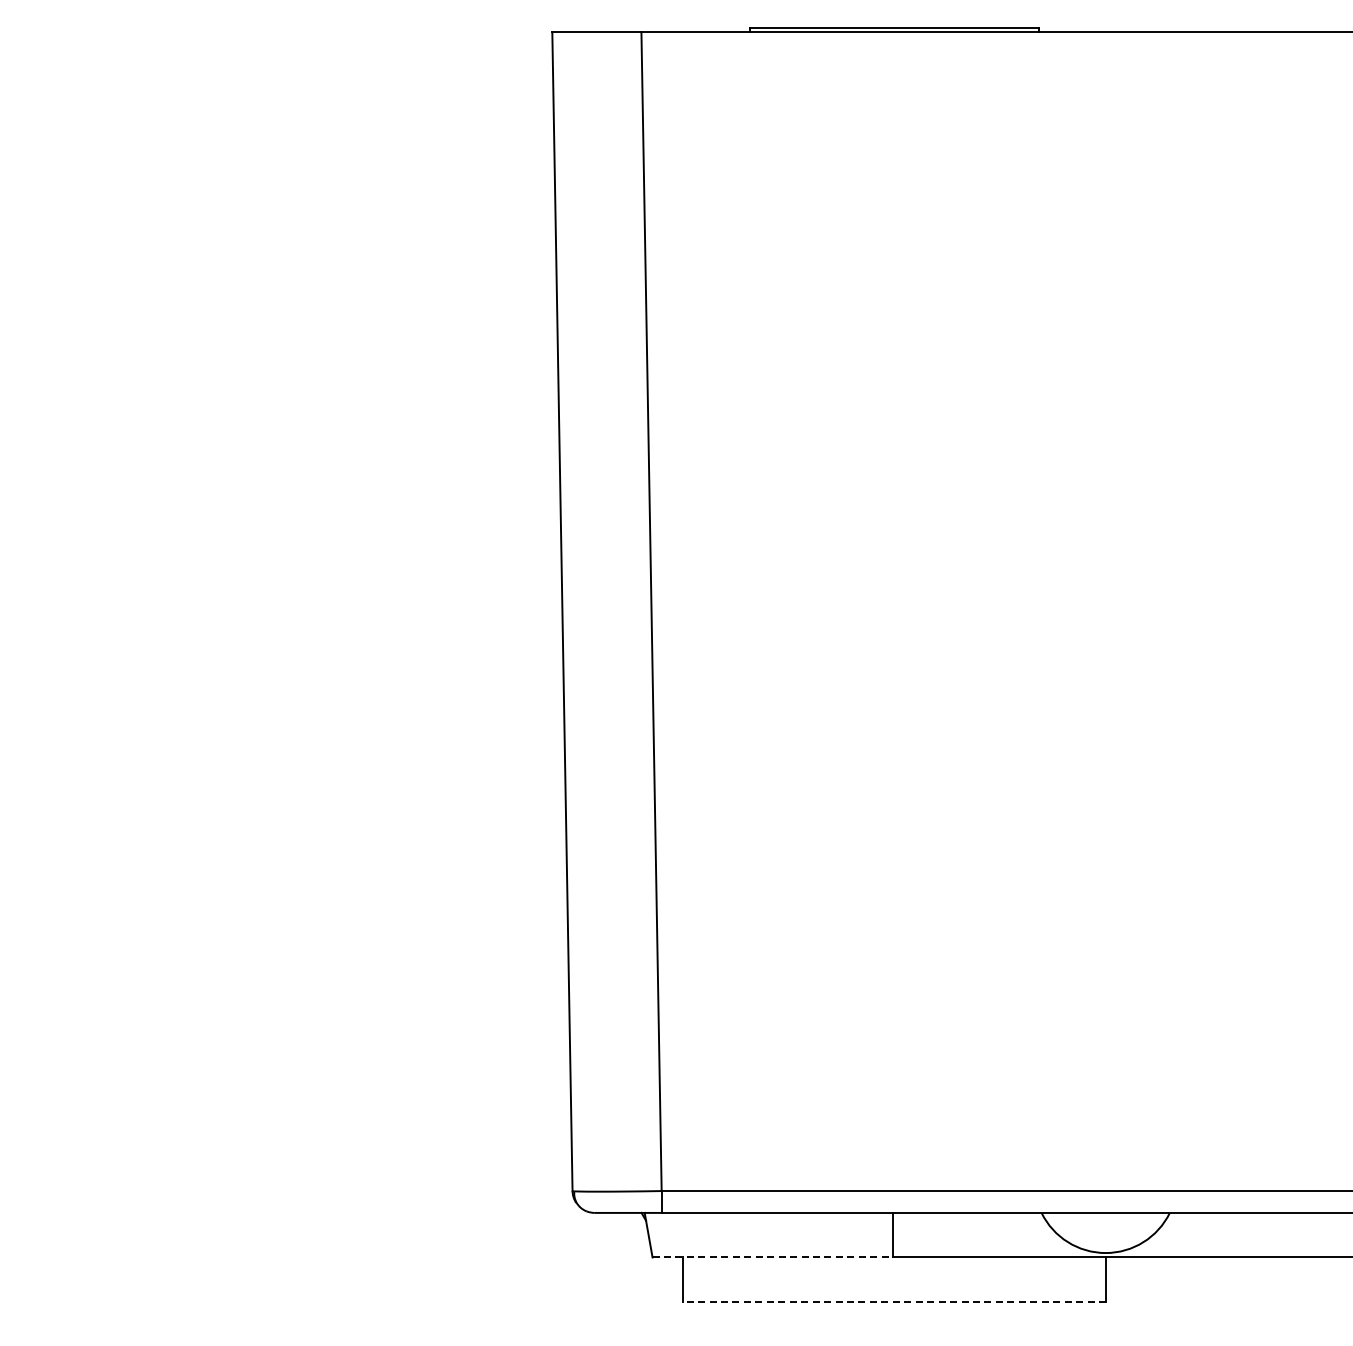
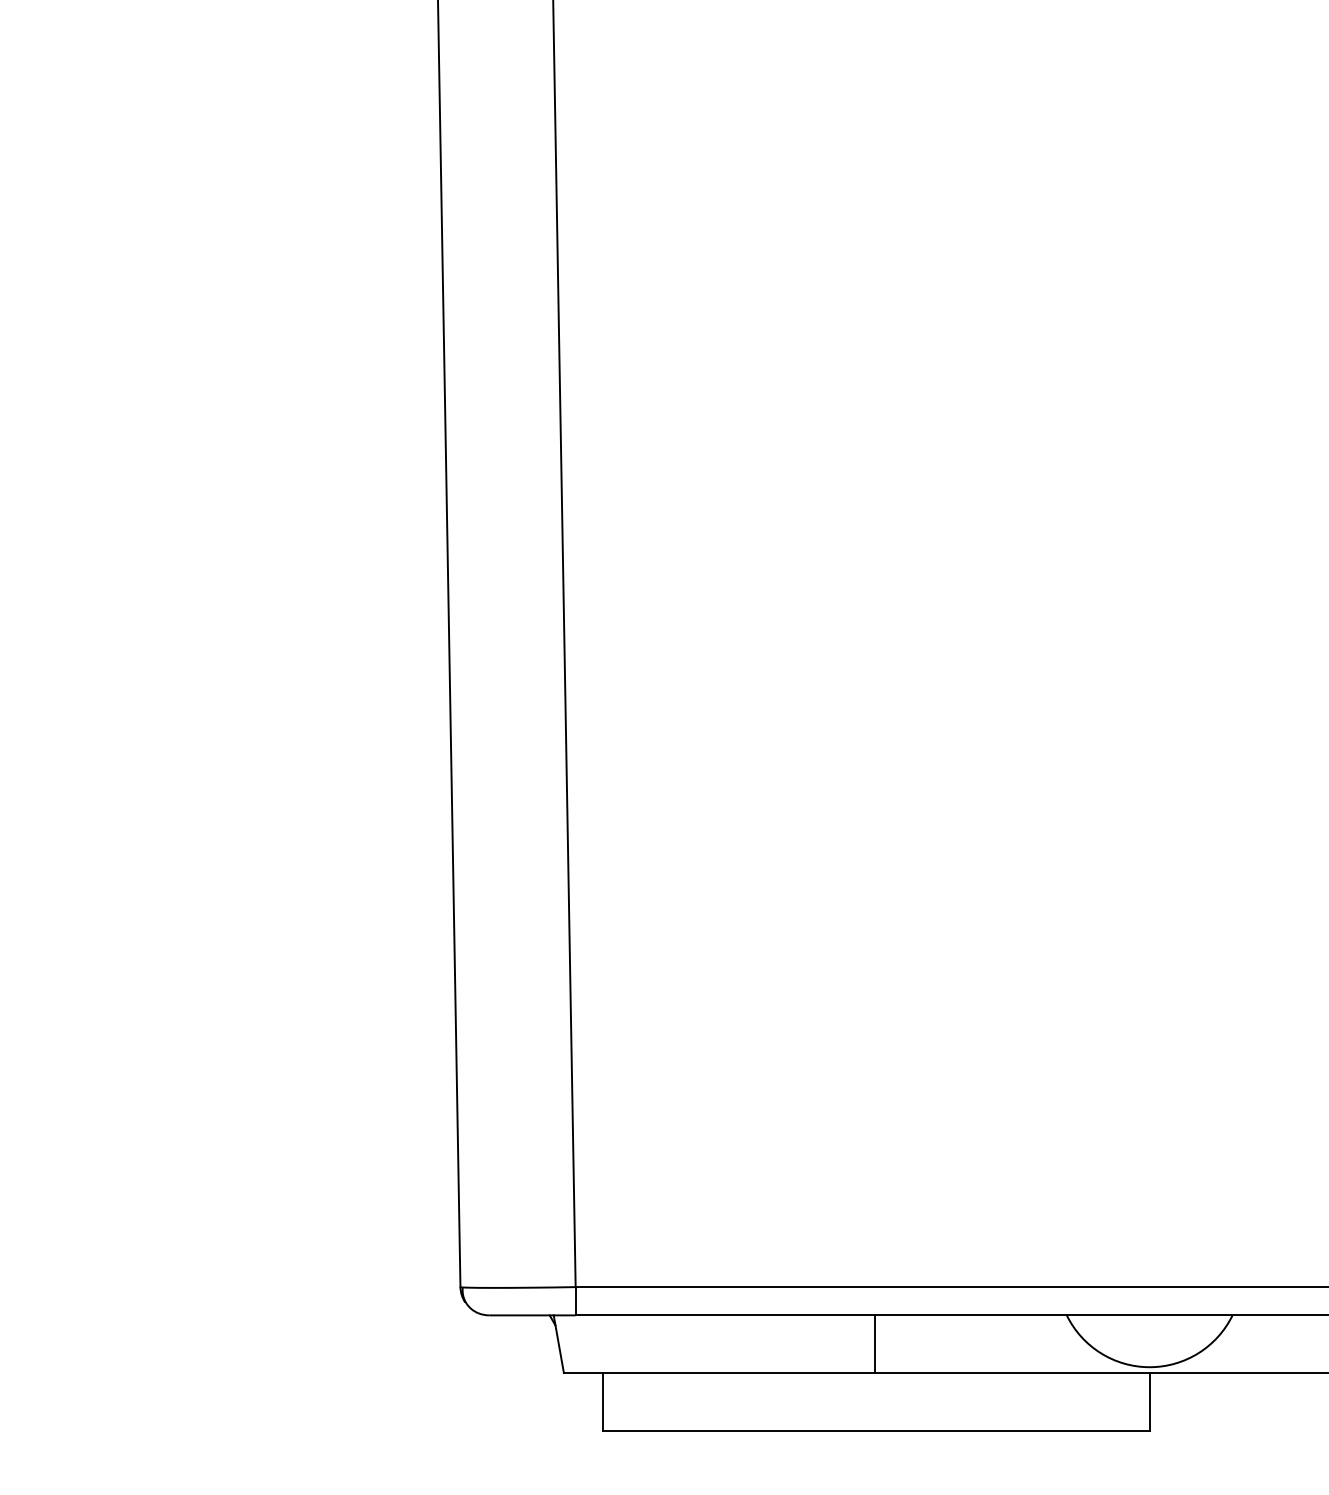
line: (773, 1257) -> (720, 1372), dashed -> solid
line: (894, 1302) -> (876, 1431), dashed -> solid

